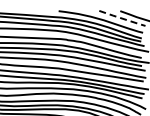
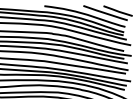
line: (122, 18) -> (105, 13), dashed -> solid

